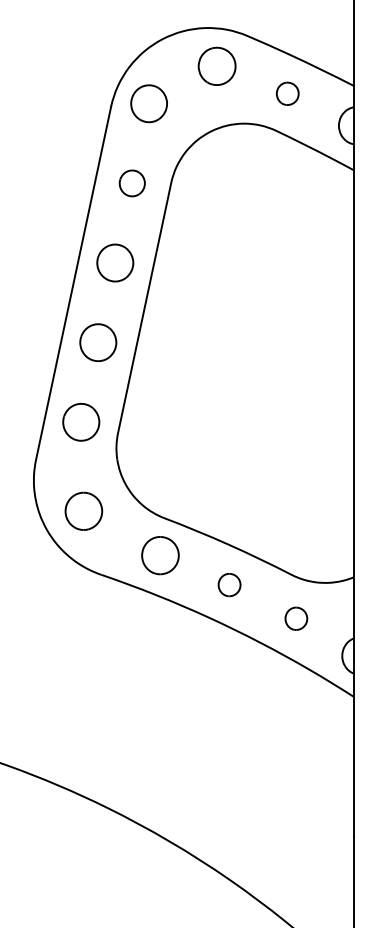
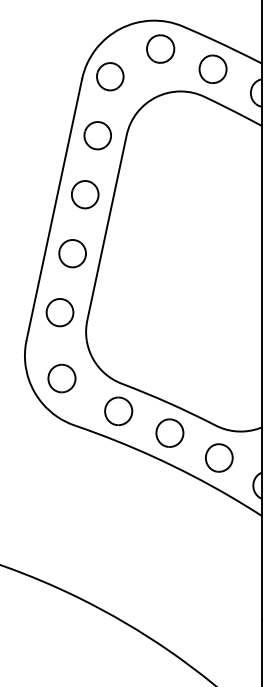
part: (287, 93) -> (212, 69), size x1.67
part: (132, 183) -> (97, 135), size x1.43
part: (229, 584) -> (169, 432), size x1.67
part: (296, 618) -> (219, 457), size x1.67

